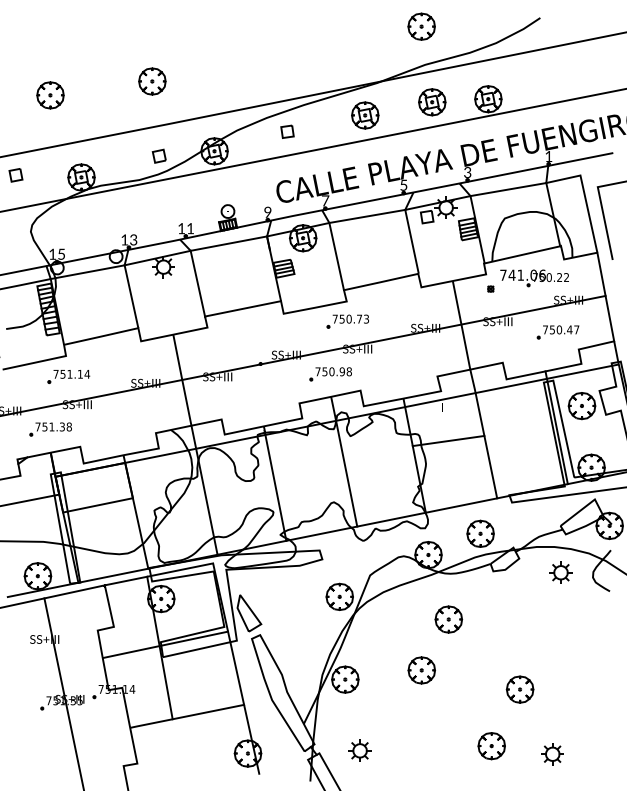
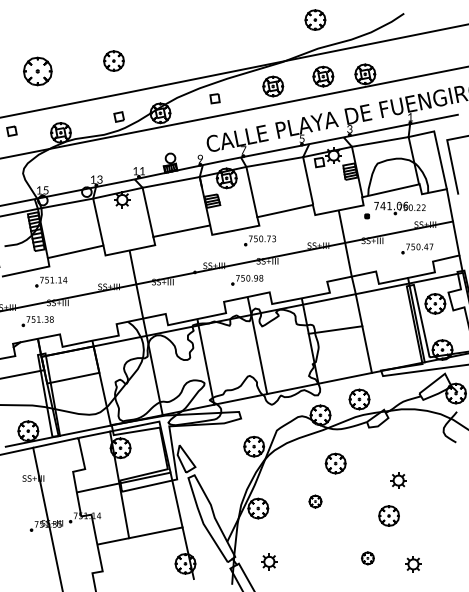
part: (50, 95) -> (37, 71), size x1.4
part: (560, 572) -> (398, 480), moved
part: (421, 670) -> (315, 501), size x0.6
part: (491, 746) -> (367, 558), size x0.6

